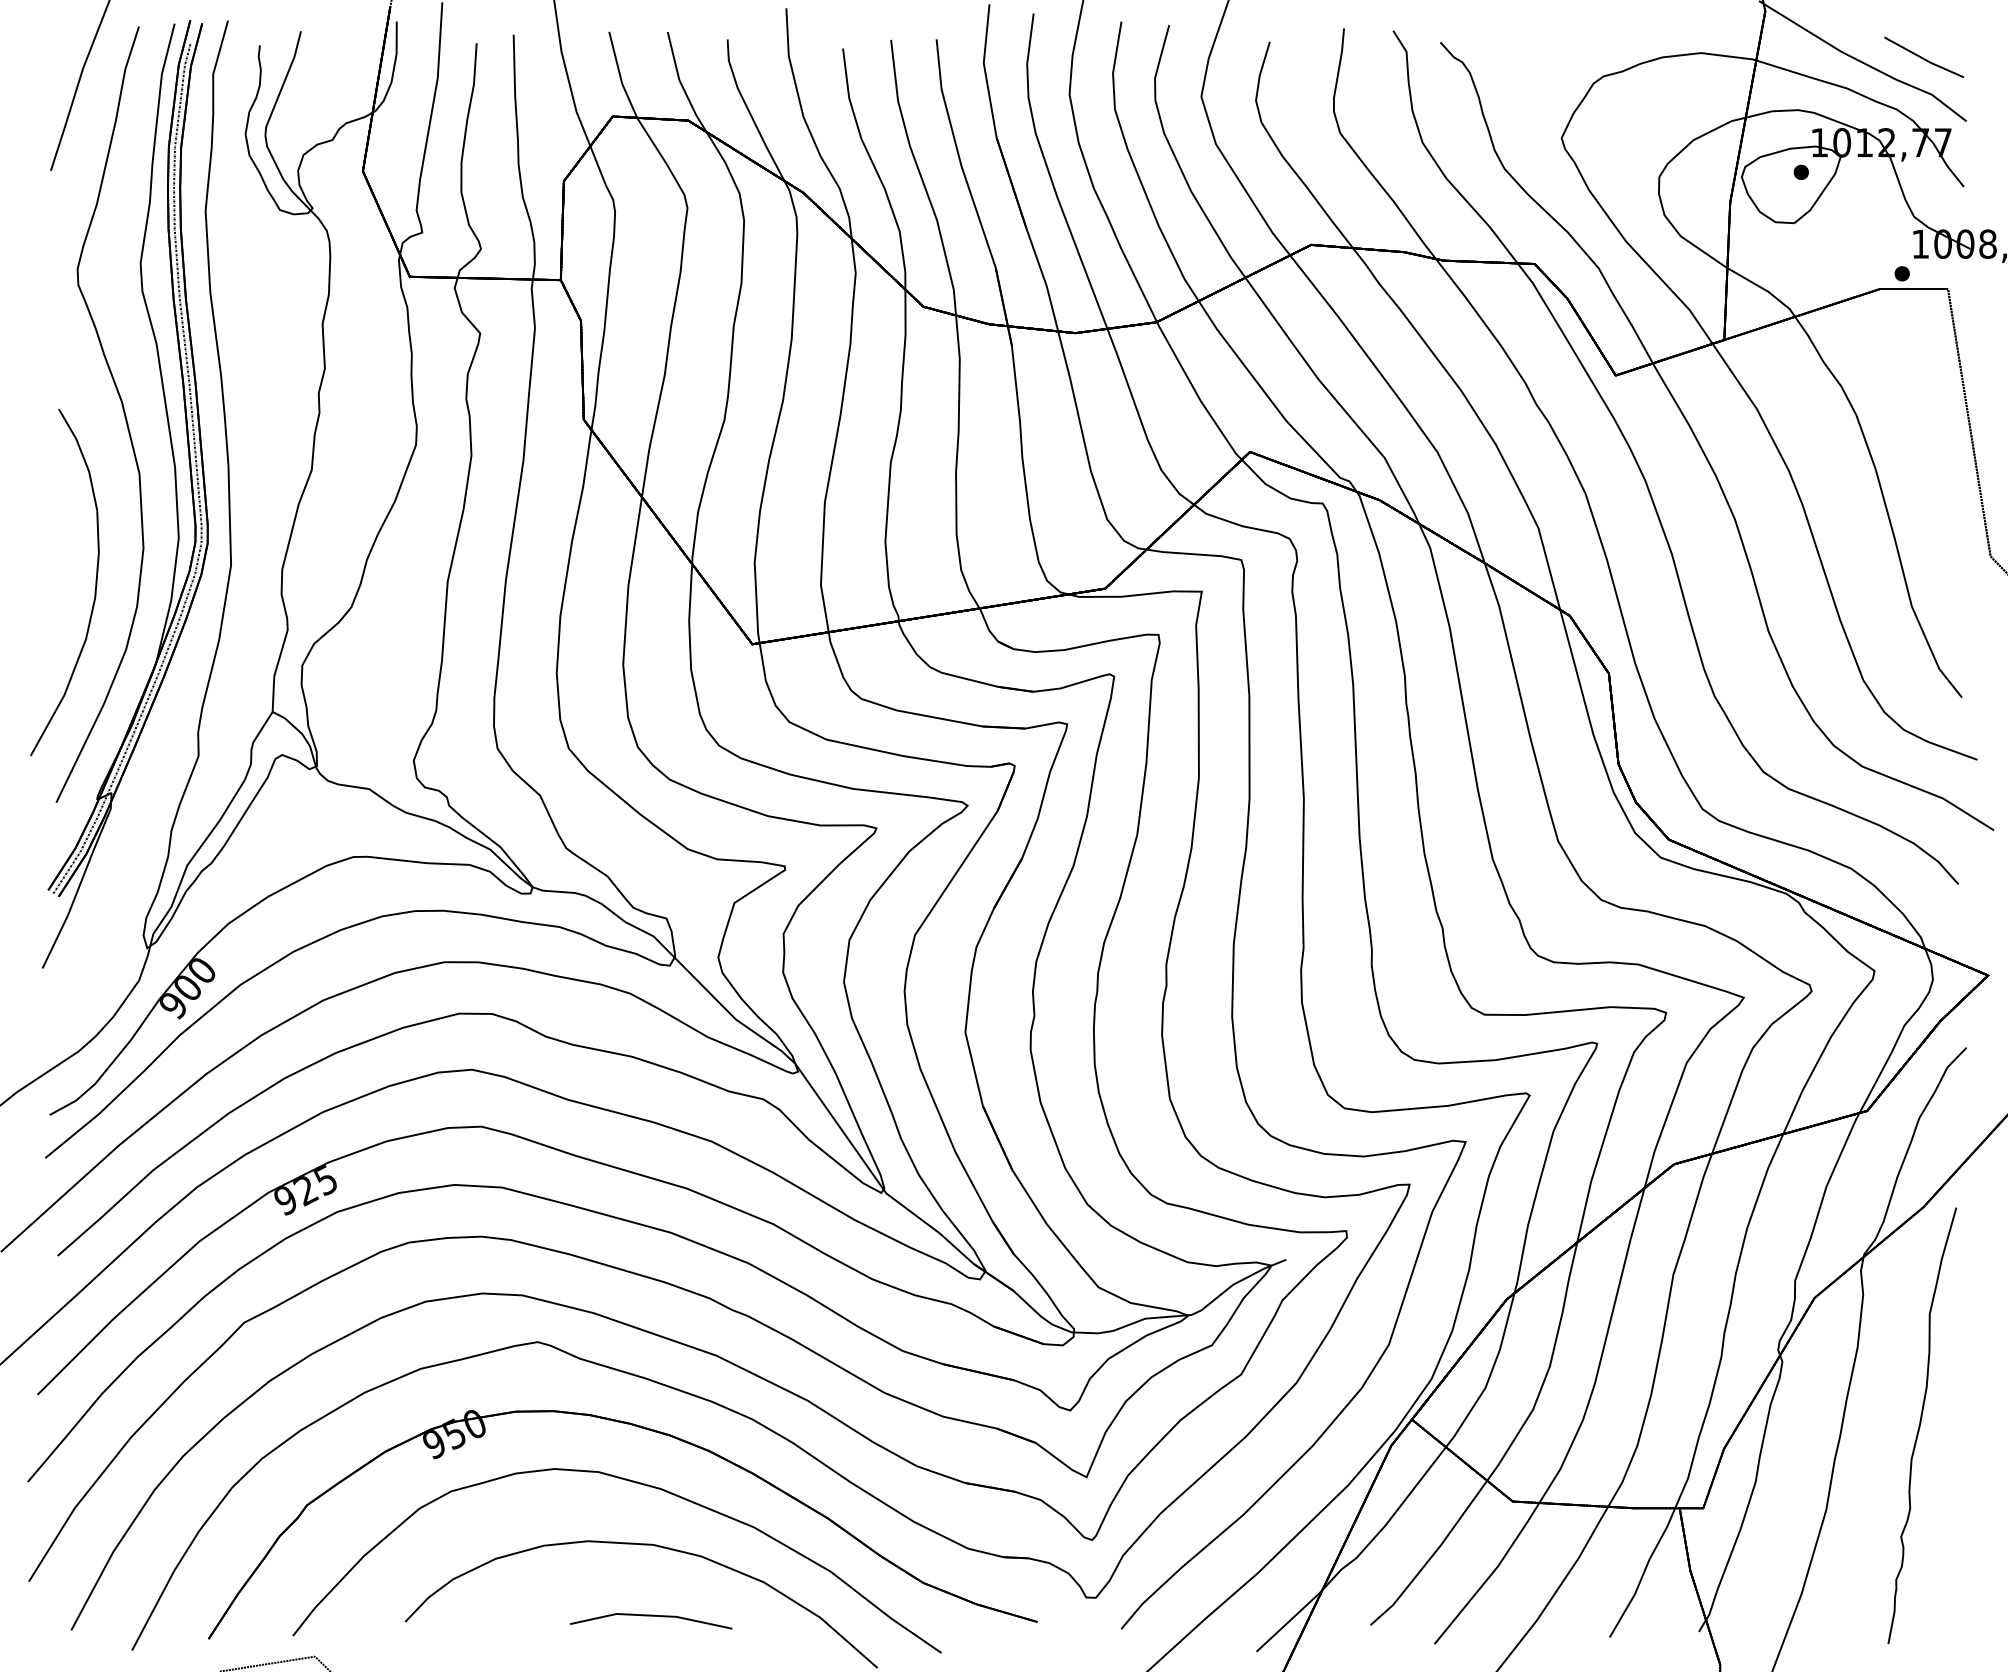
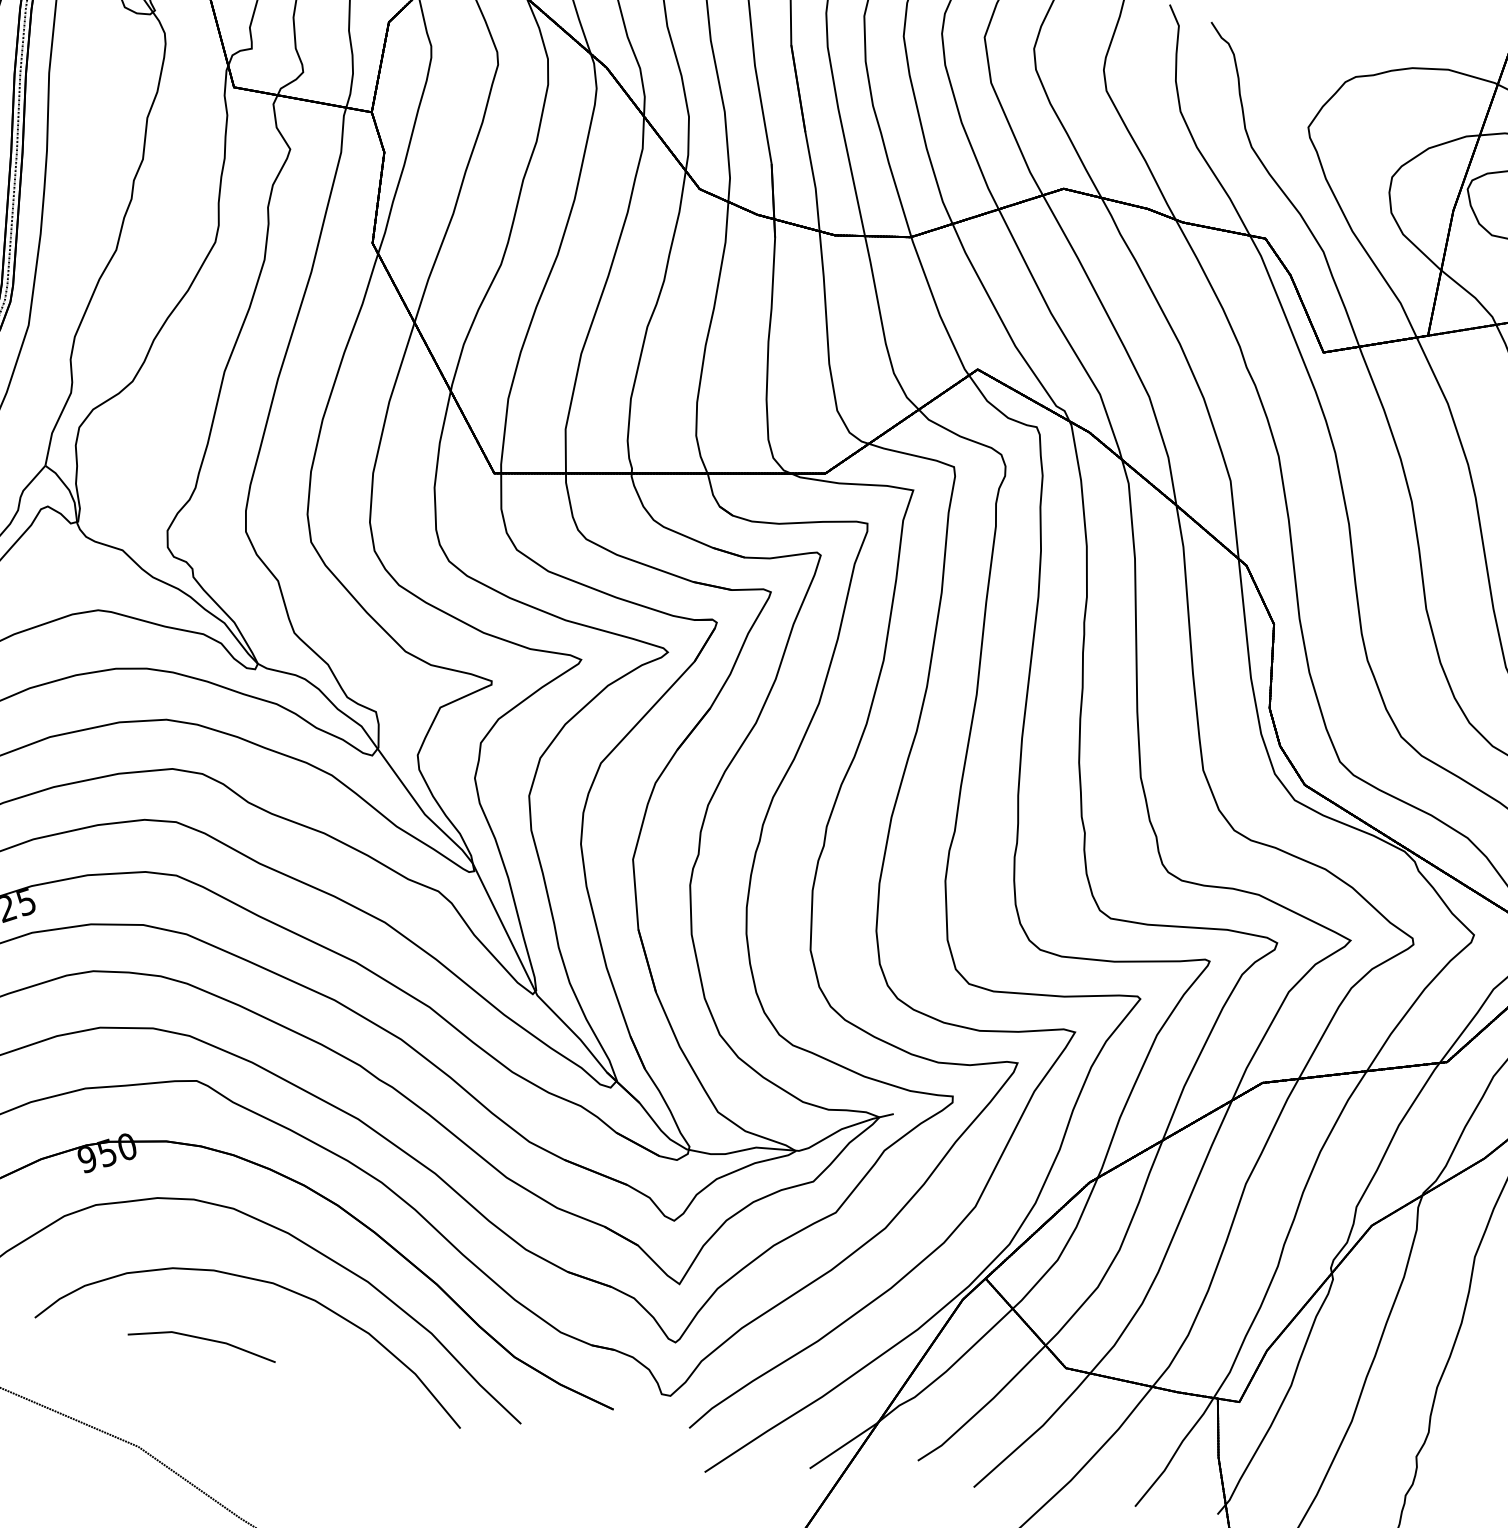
line: (651, 1616) -> (203, 1339), moved

